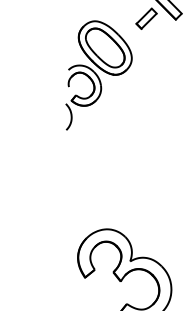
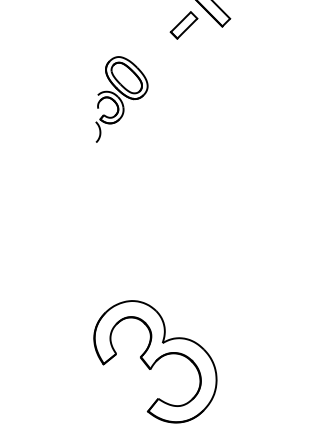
part: (98, 75) -> (121, 99), size x0.6

